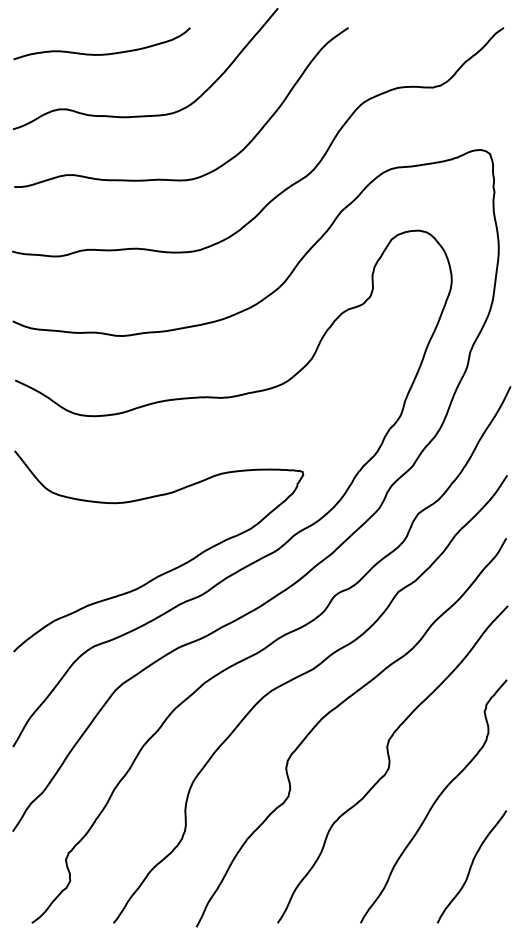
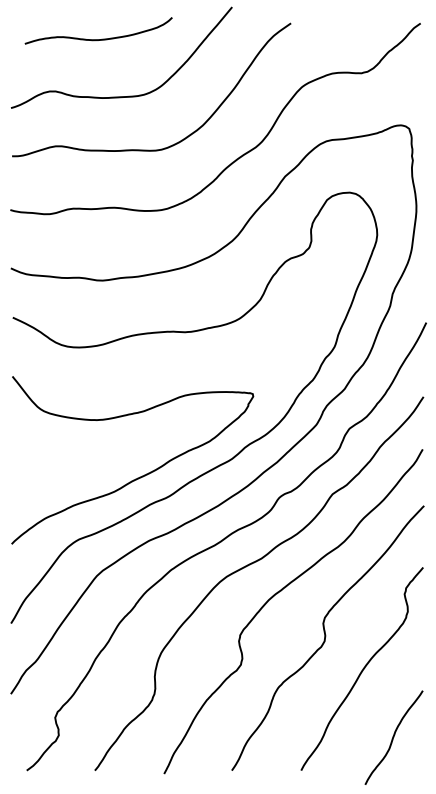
curve: (102, 53) -> (99, 38), moved
curve: (471, 866) -> (393, 737), moved

